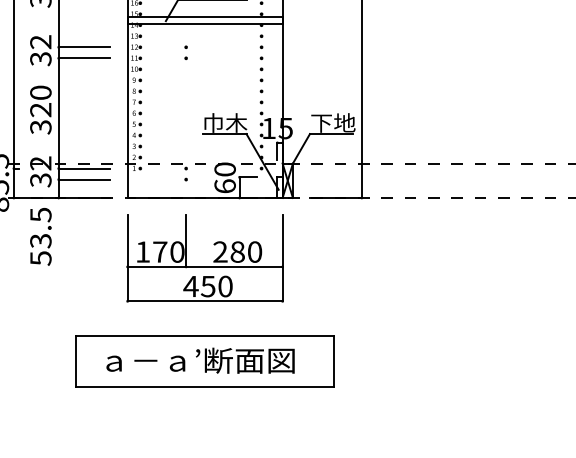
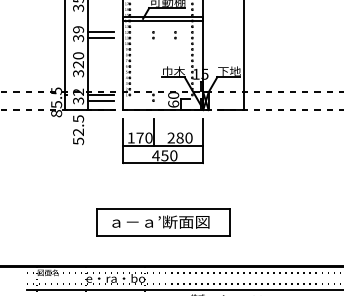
text: (40, 41) -> (78, 29), 32 -> 39
part: (228, 53) -> (175, 35), added
text: (40, 241) -> (78, 132), 53.5 -> 52.5
part: (205, 361) -> (163, 222), moved

